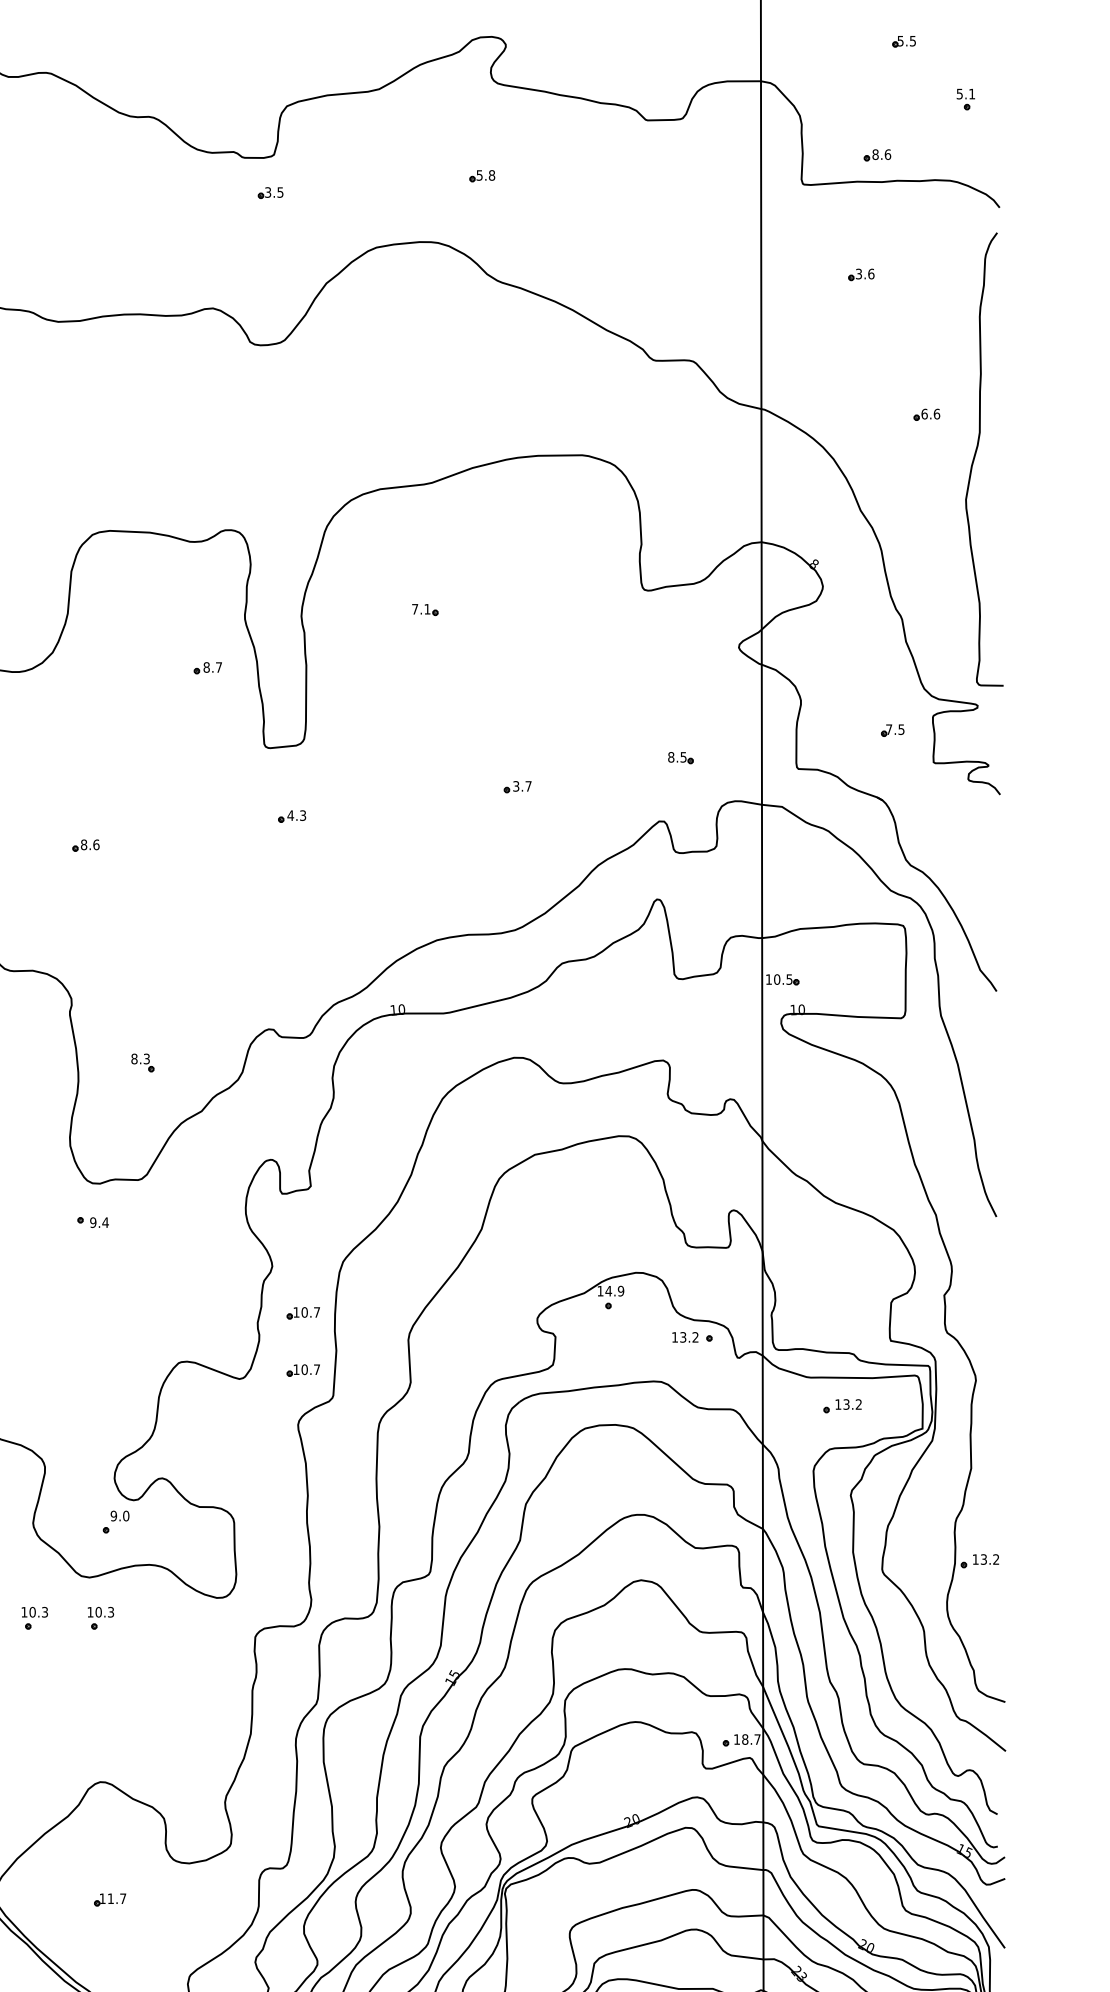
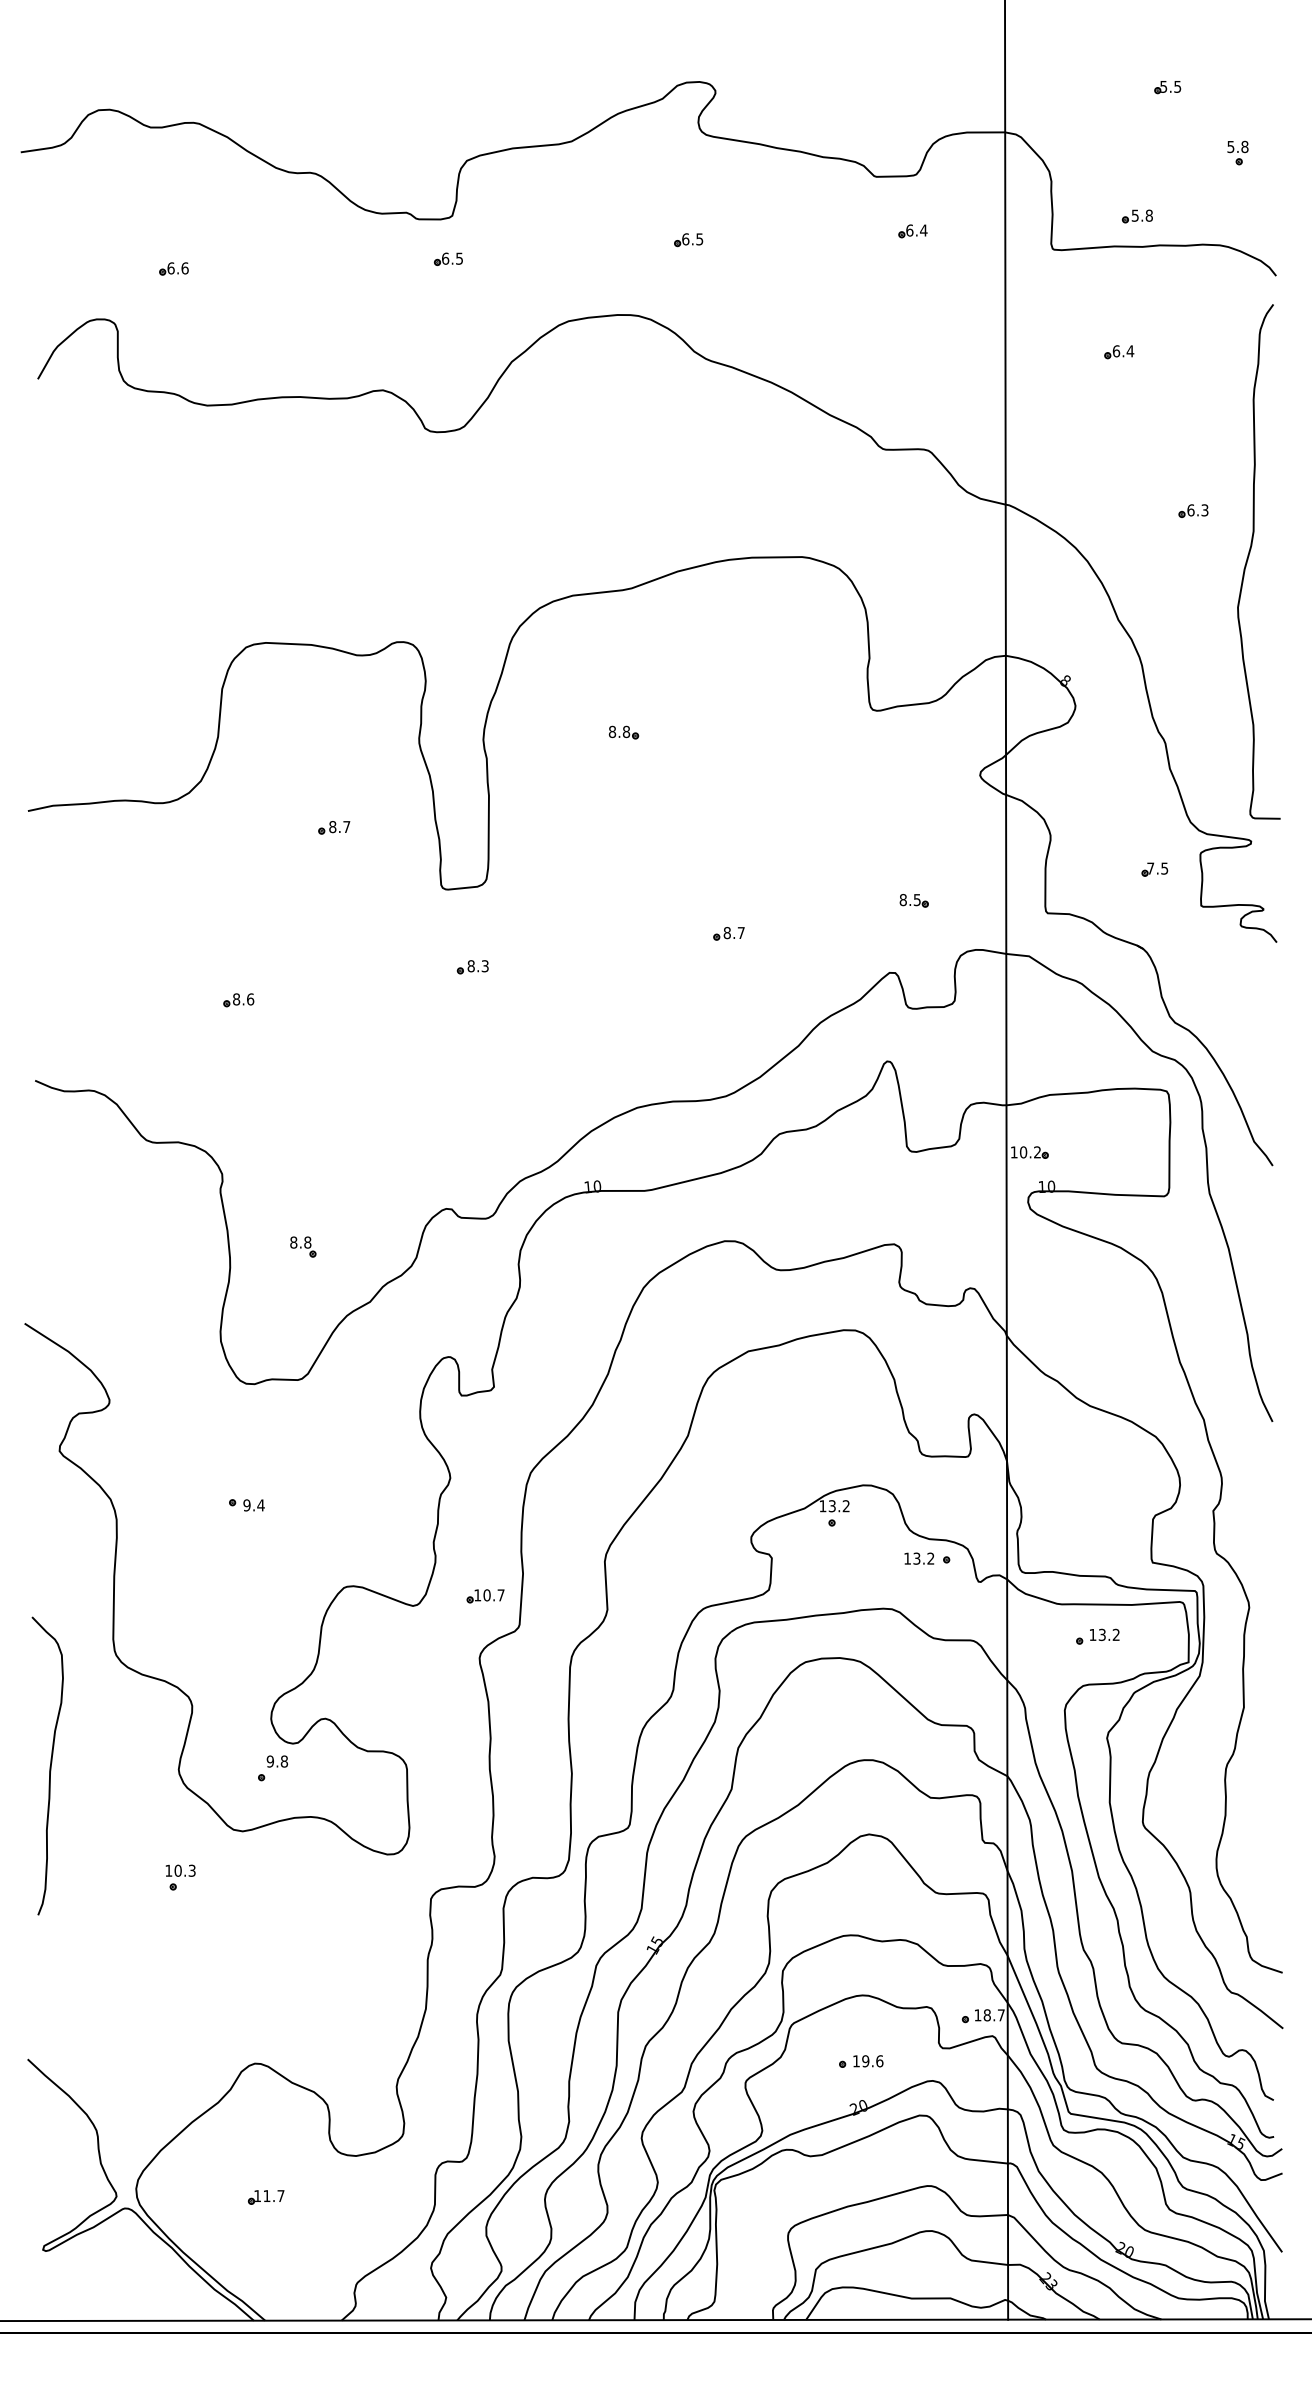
text: (971, 93) -> (1244, 146), 5.1 -> 5.8
text: (881, 154) -> (1141, 215), 8.6 -> 5.8
part: (679, 168) -> (912, 231), added
text: (485, 175) -> (692, 239), 5.8 -> 6.5
text: (268, 192) -> (445, 258), 3.5 -> 6.5
part: (28, 201) -> (173, 268), added
text: (865, 274) -> (1123, 351), 3.6 -> 6.4
text: (936, 414) -> (1204, 510), 6.6 -> 6.3
text: (421, 608) -> (619, 731), 7.1 -> 8.8
part: (208, 667) -> (334, 827), moved
text: (515, 786) -> (726, 933), 3.7 -> 8.7
text: (290, 815) -> (471, 966), 4.3 -> 8.3
text: (789, 979) -> (1037, 1152), 10.5 -> 10.2
text: (146, 1058) -> (307, 1242), 8.3 -> 8.8
part: (92, 1222) -> (246, 1505), moved
text: (614, 1291) -> (838, 1506), 14.9 -> 13.2
part: (303, 1313) -> (485, 1531), removed
text: (126, 1516) -> (284, 1761), 9.0 -> 9.8
part: (979, 1560) -> (1253, 1812), removed
part: (100, 1618) -> (255, 1877), removed
part: (634, 1780) -> (861, 2061), added

